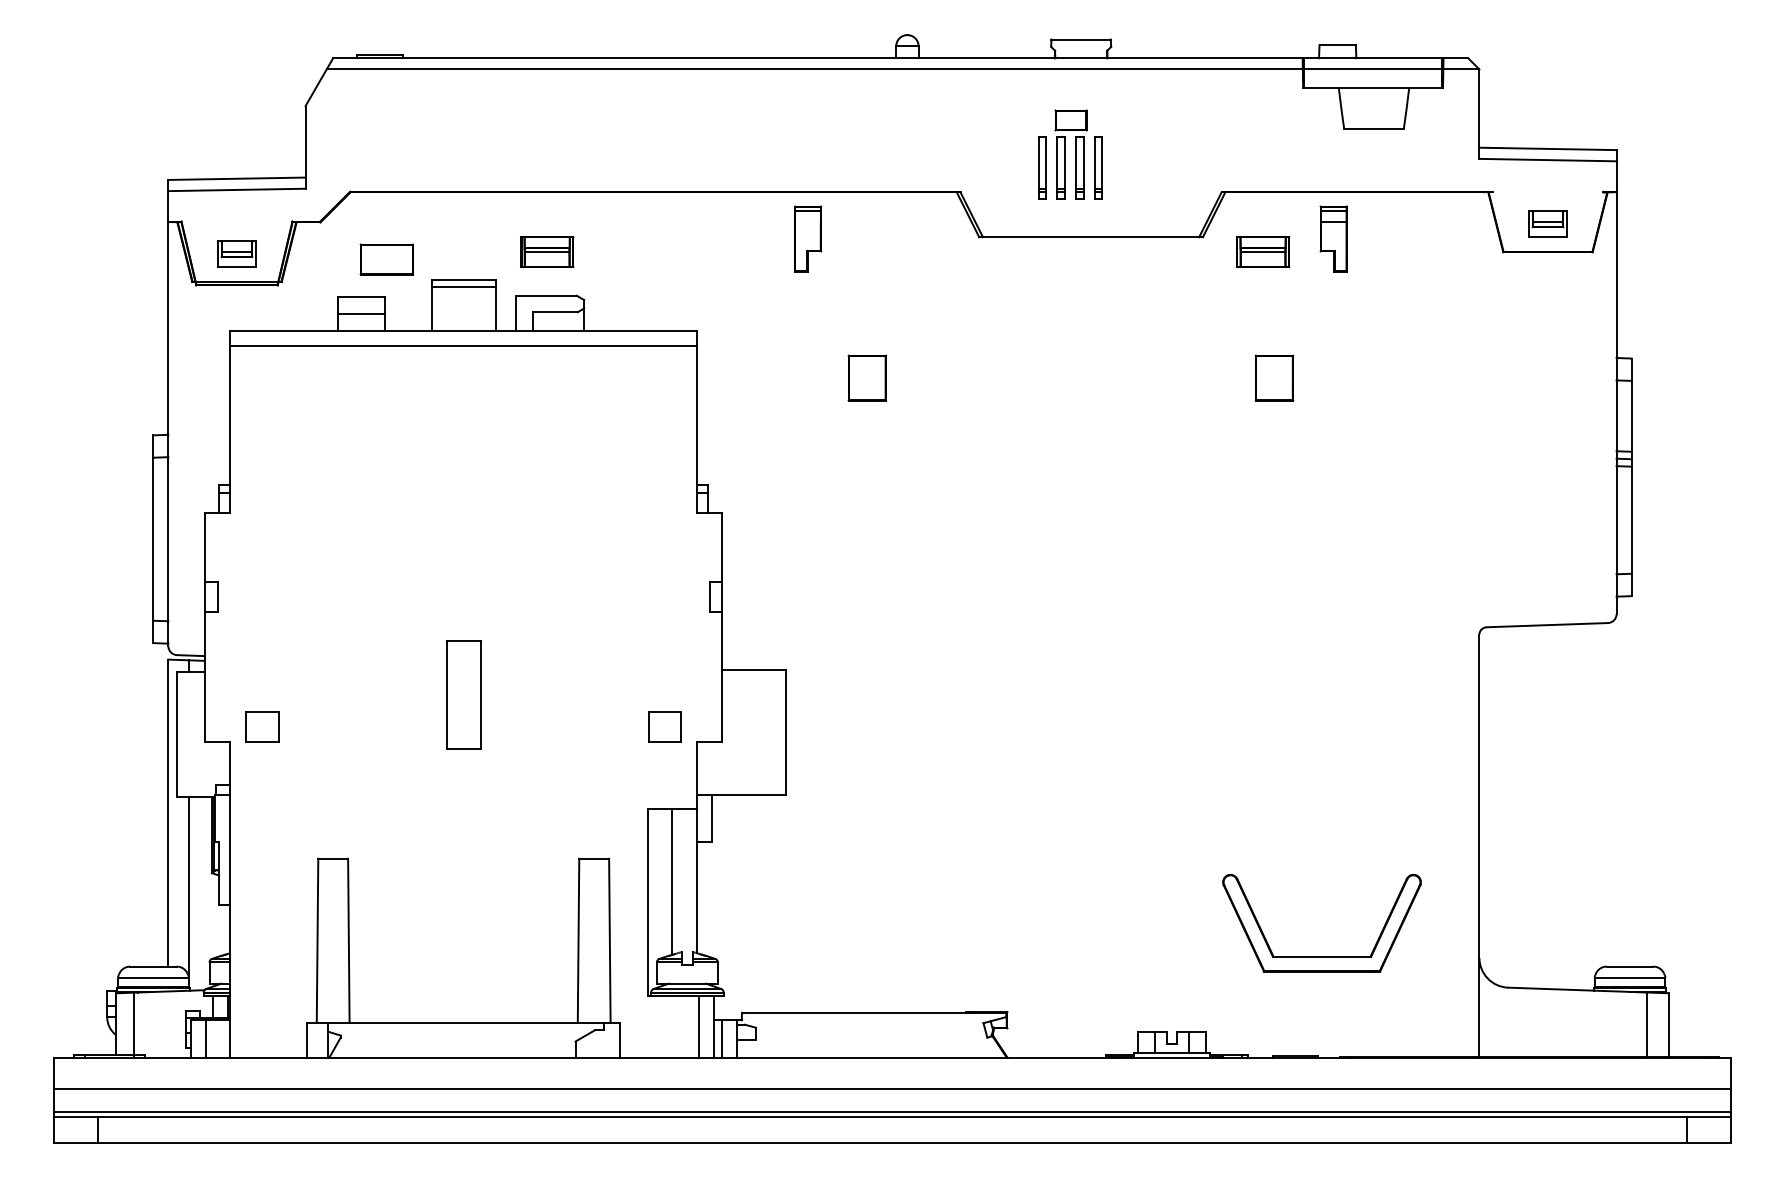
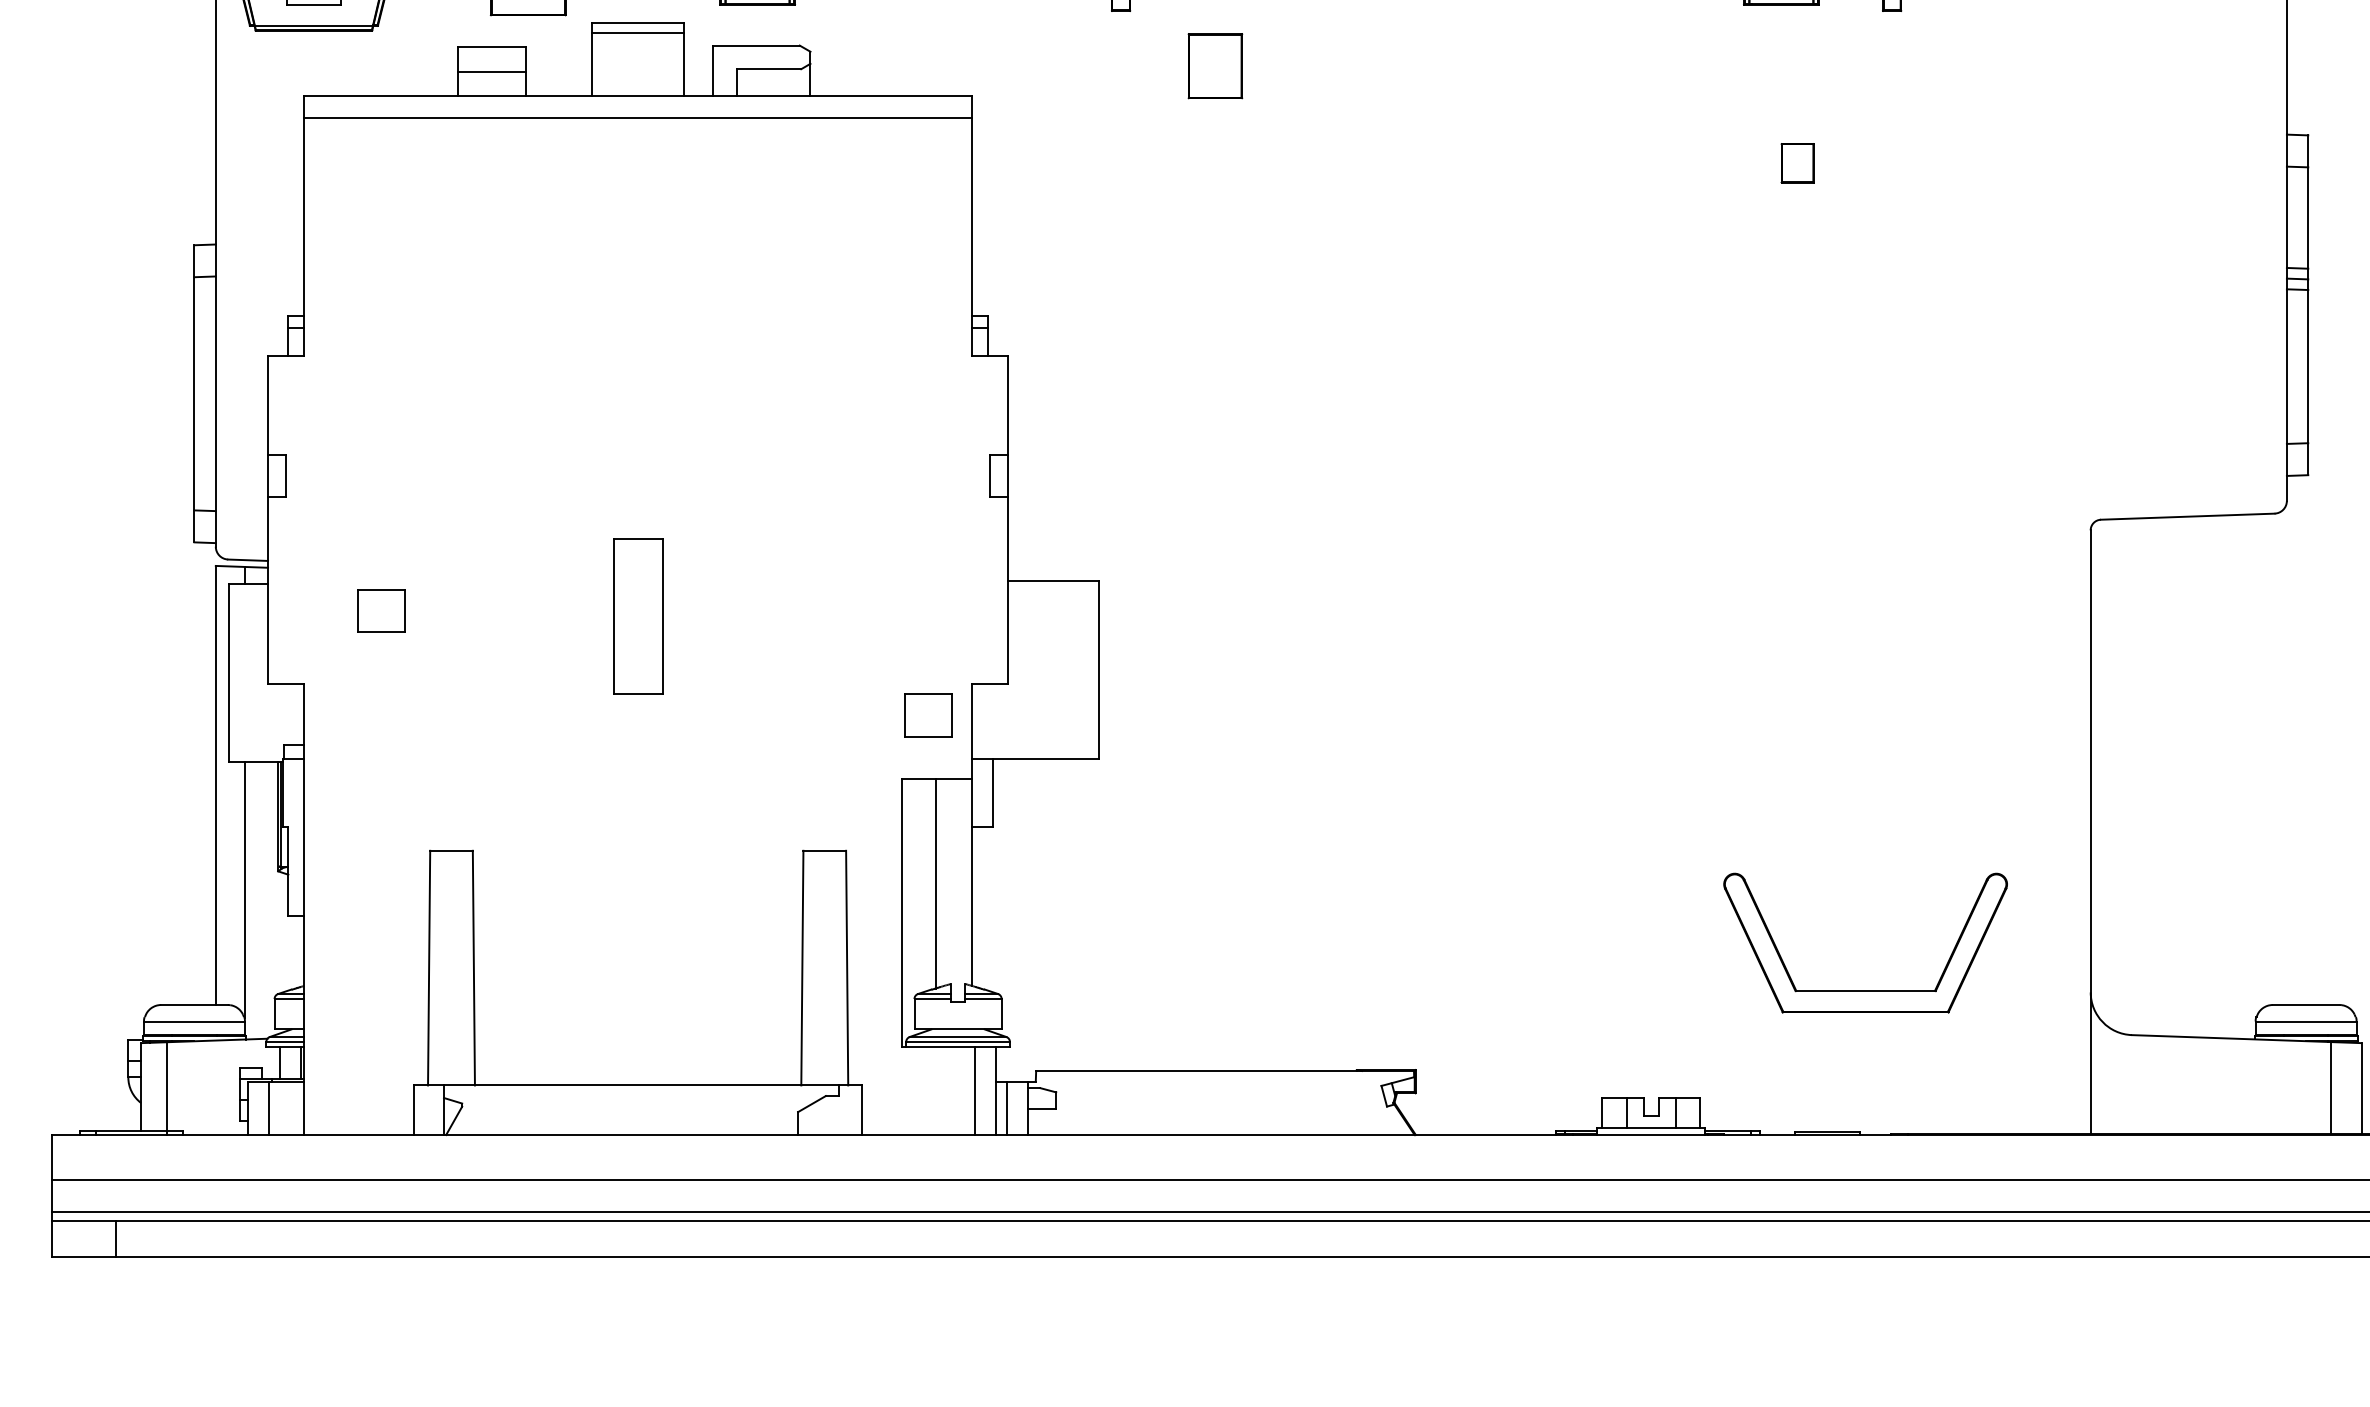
part: (867, 377) -> (1215, 65), moved
part: (1274, 377) -> (1797, 162), size x0.6
part: (262, 726) -> (381, 610), moved
part: (664, 726) -> (928, 714), moved

